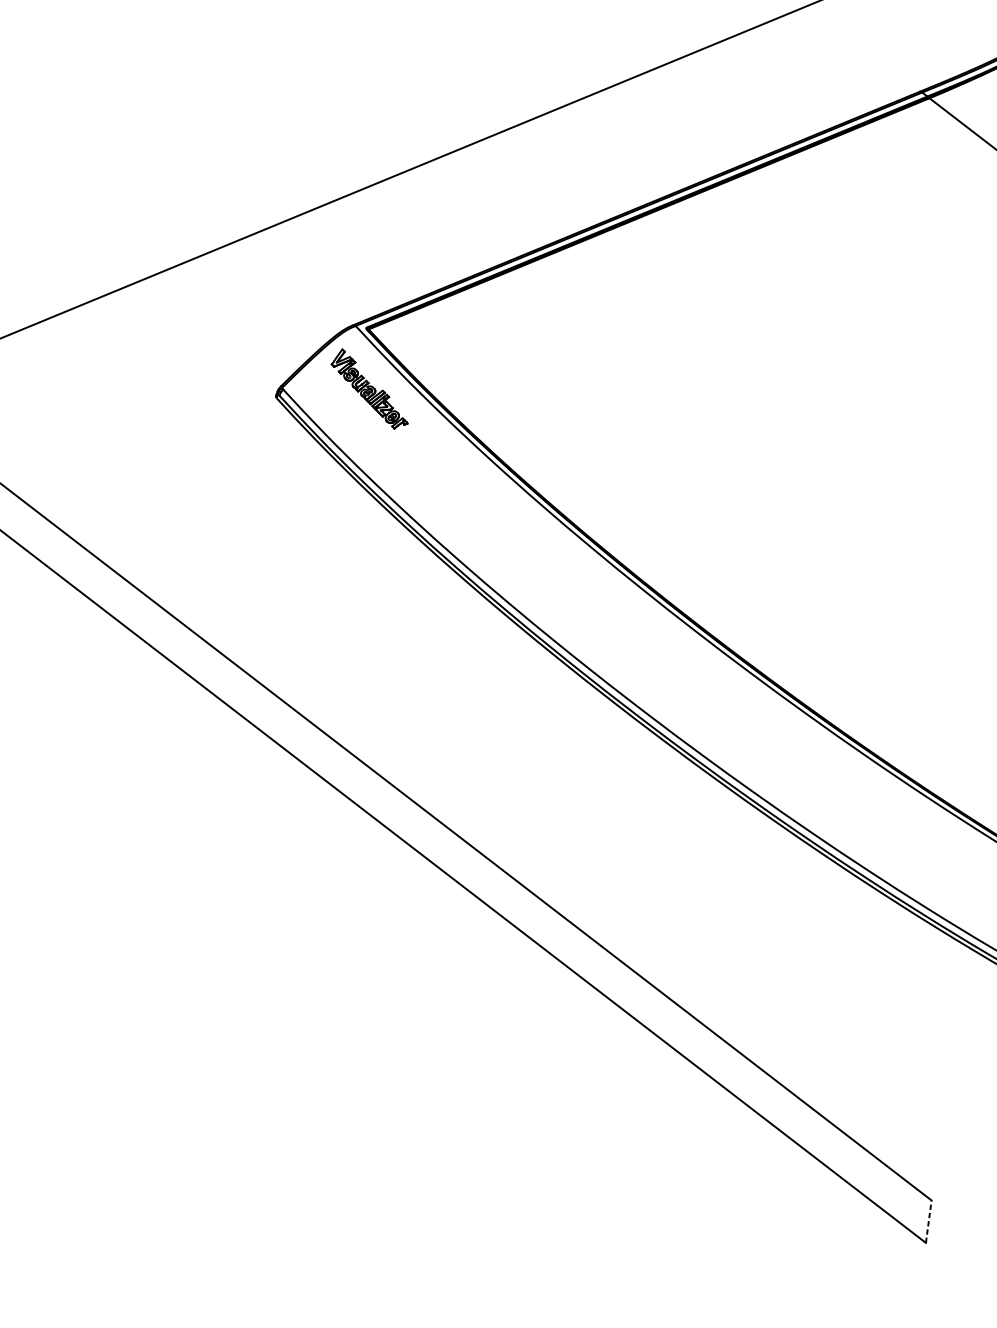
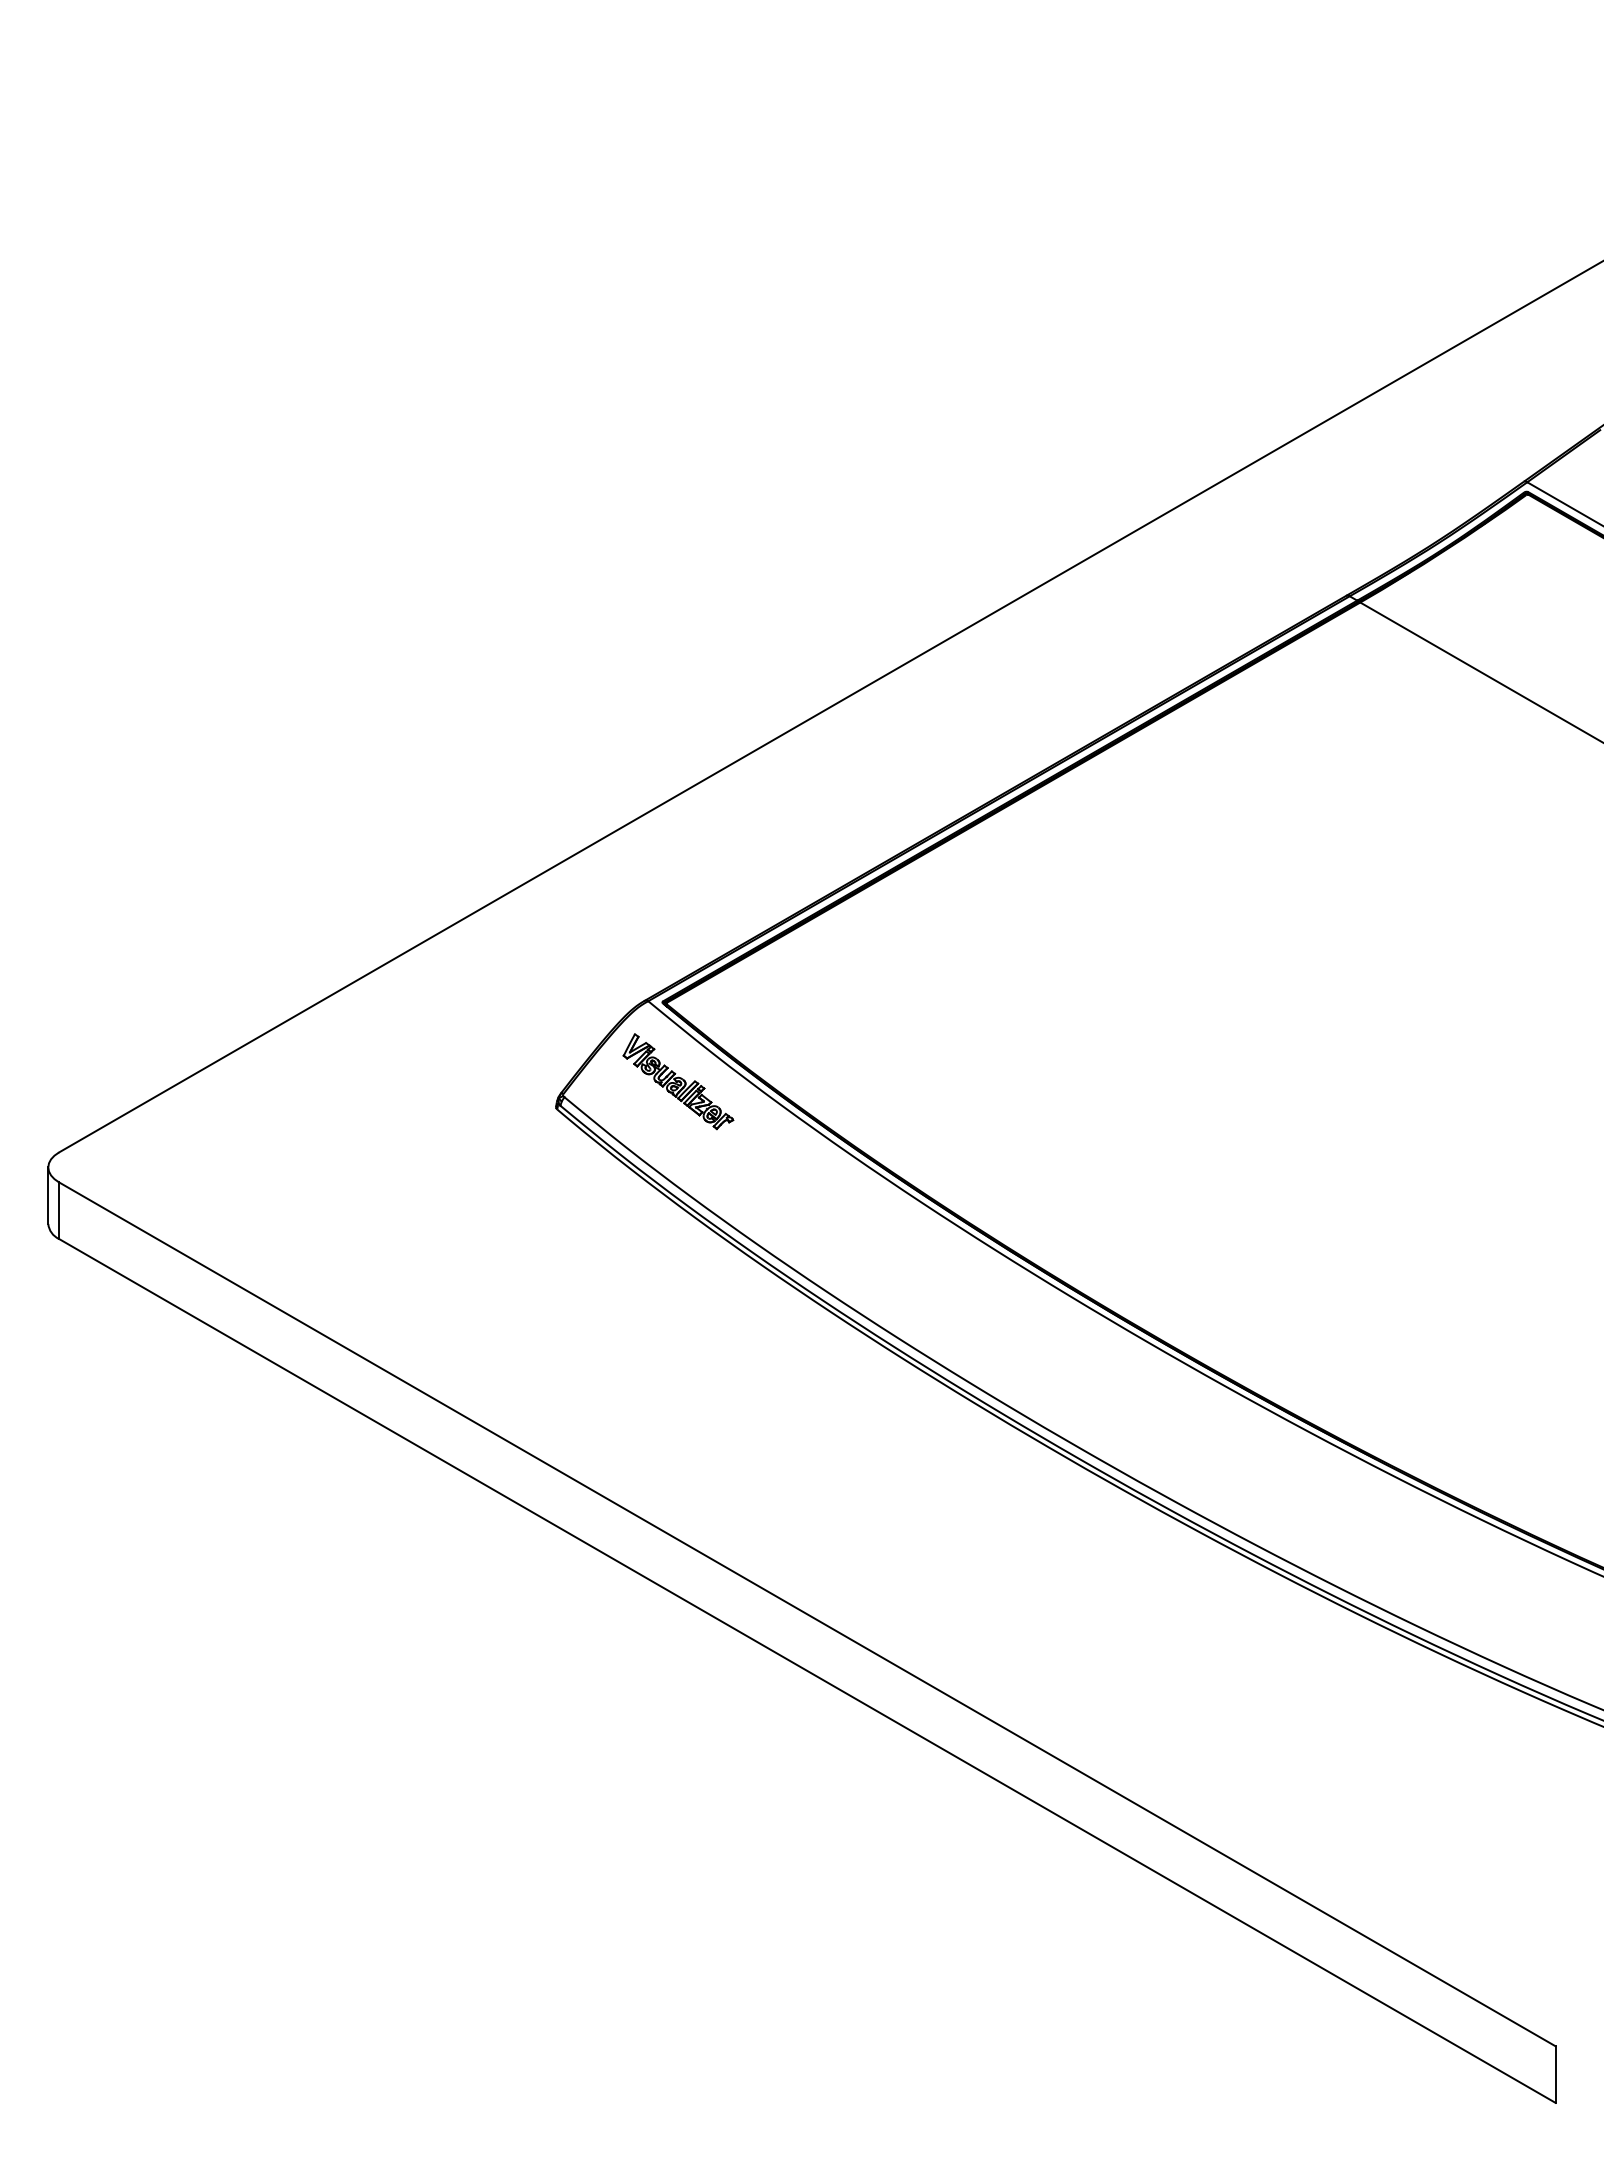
line: (928, 1221) -> (1555, 2074), dashed -> solid

